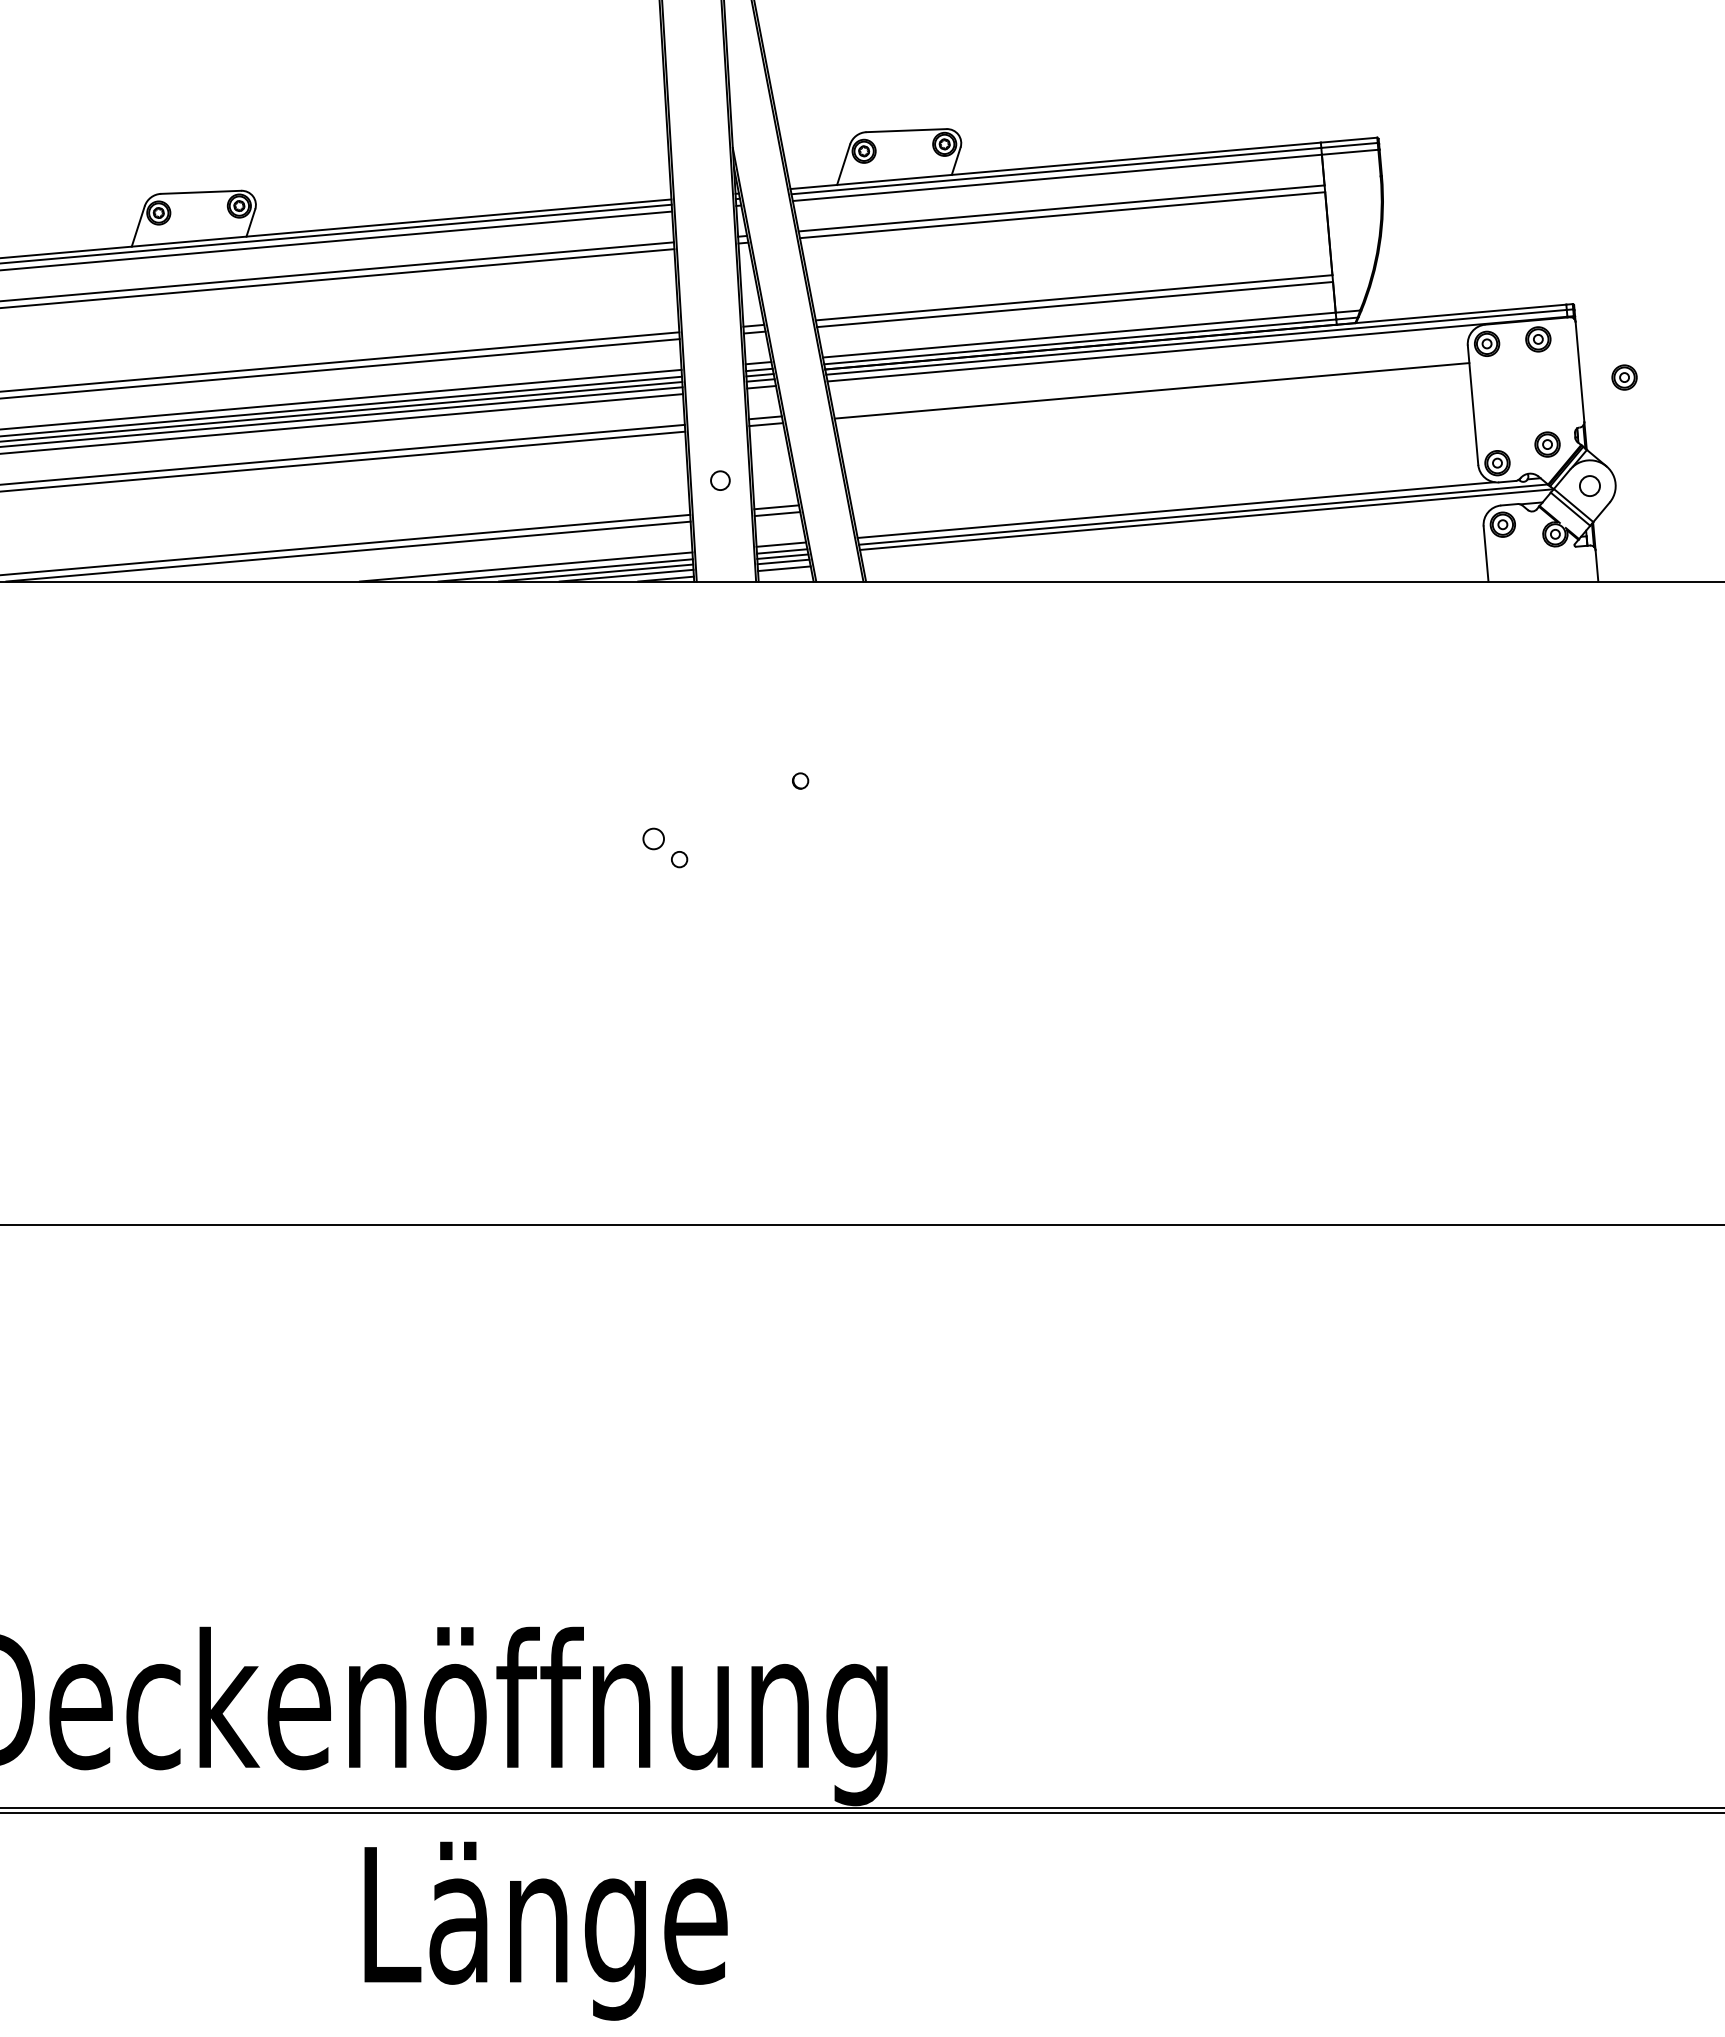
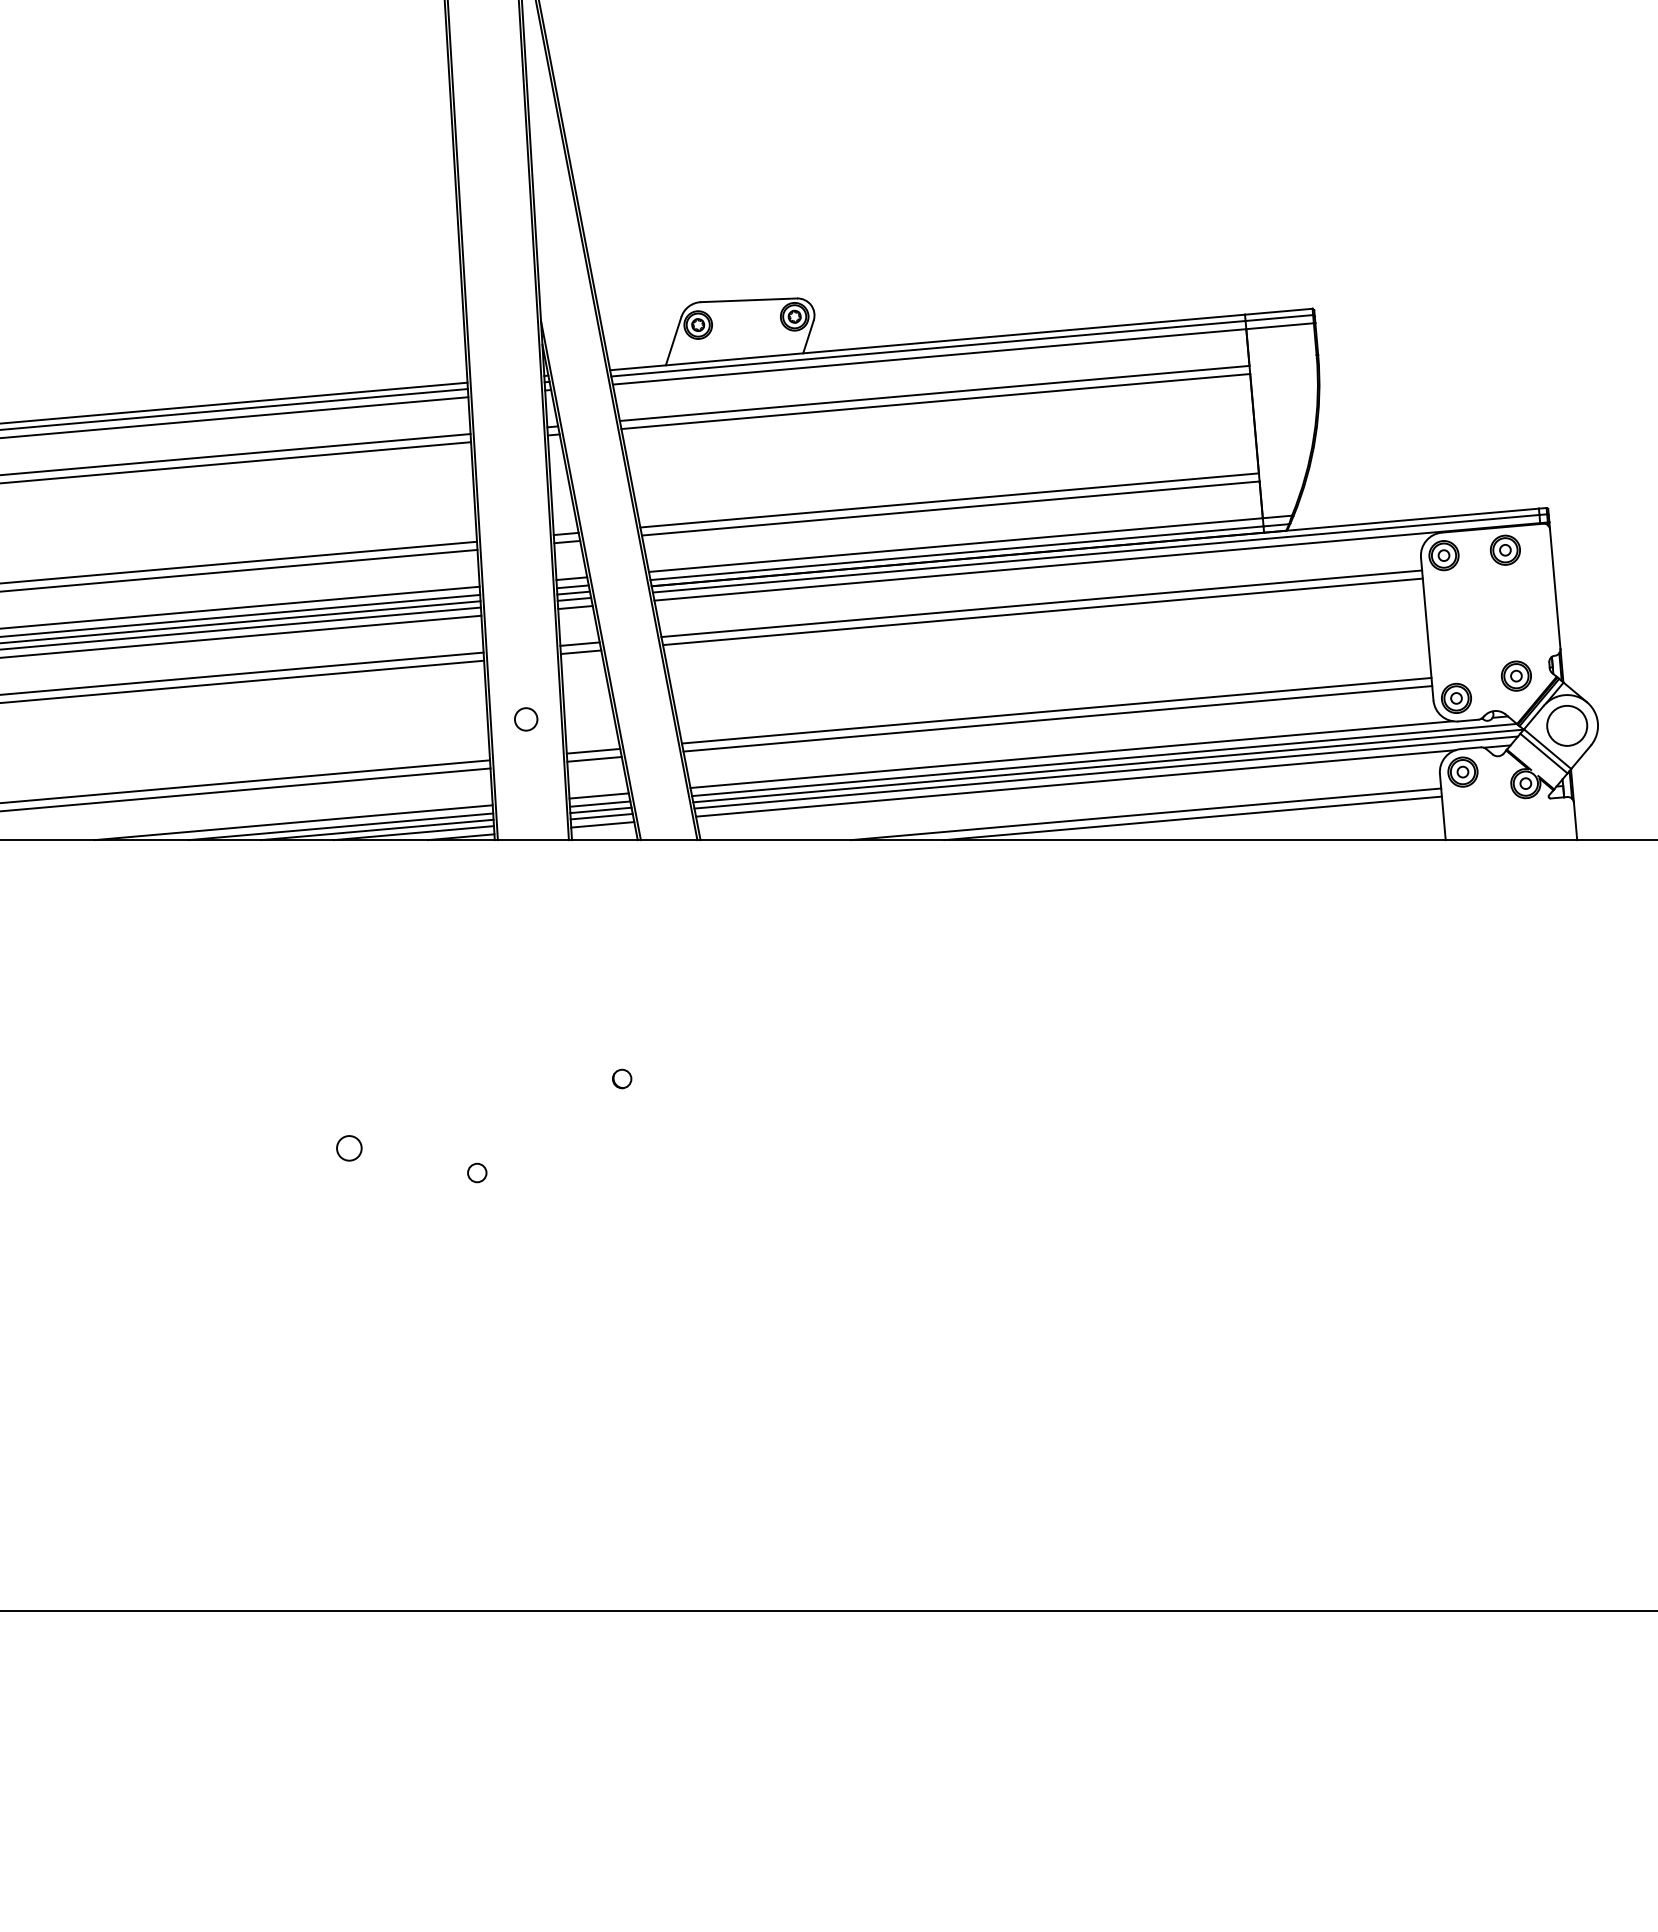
part: (1624, 377) -> (1608, 595), removed
line: (1150, 383) -> (1041, 603), added
line: (1163, 473) -> (1056, 710), added
line: (1164, 479) -> (1057, 717), added
circle: (1589, 485) -> (1566, 725), size x1.67
line: (1204, 524) -> (1105, 771), added
line: (1179, 533) -> (1075, 782), added
line: (1237, 559) -> (1145, 813), added
line: (1277, 563) -> (1193, 818), added
circle: (653, 838) -> (349, 1147), moved

